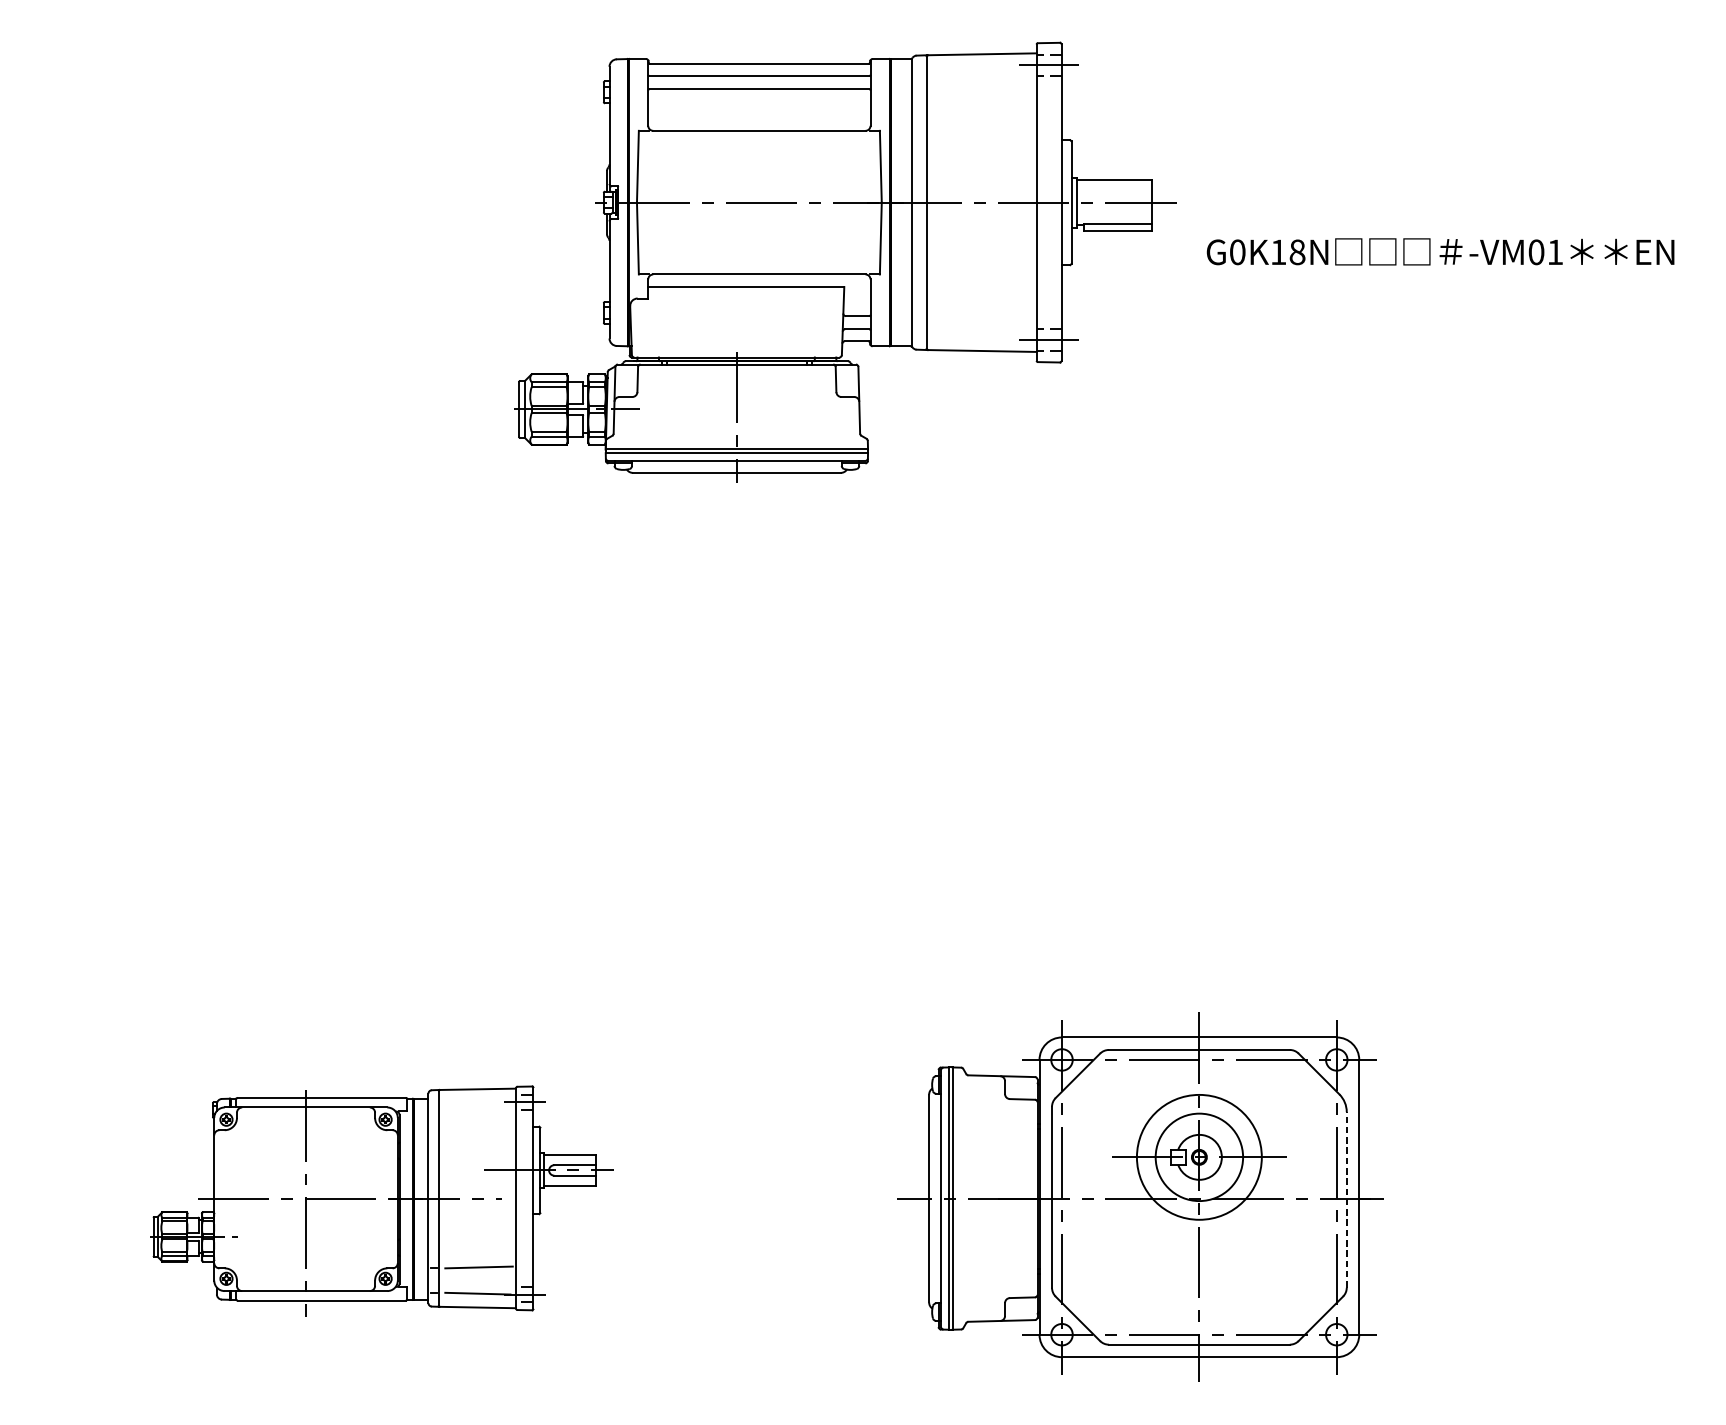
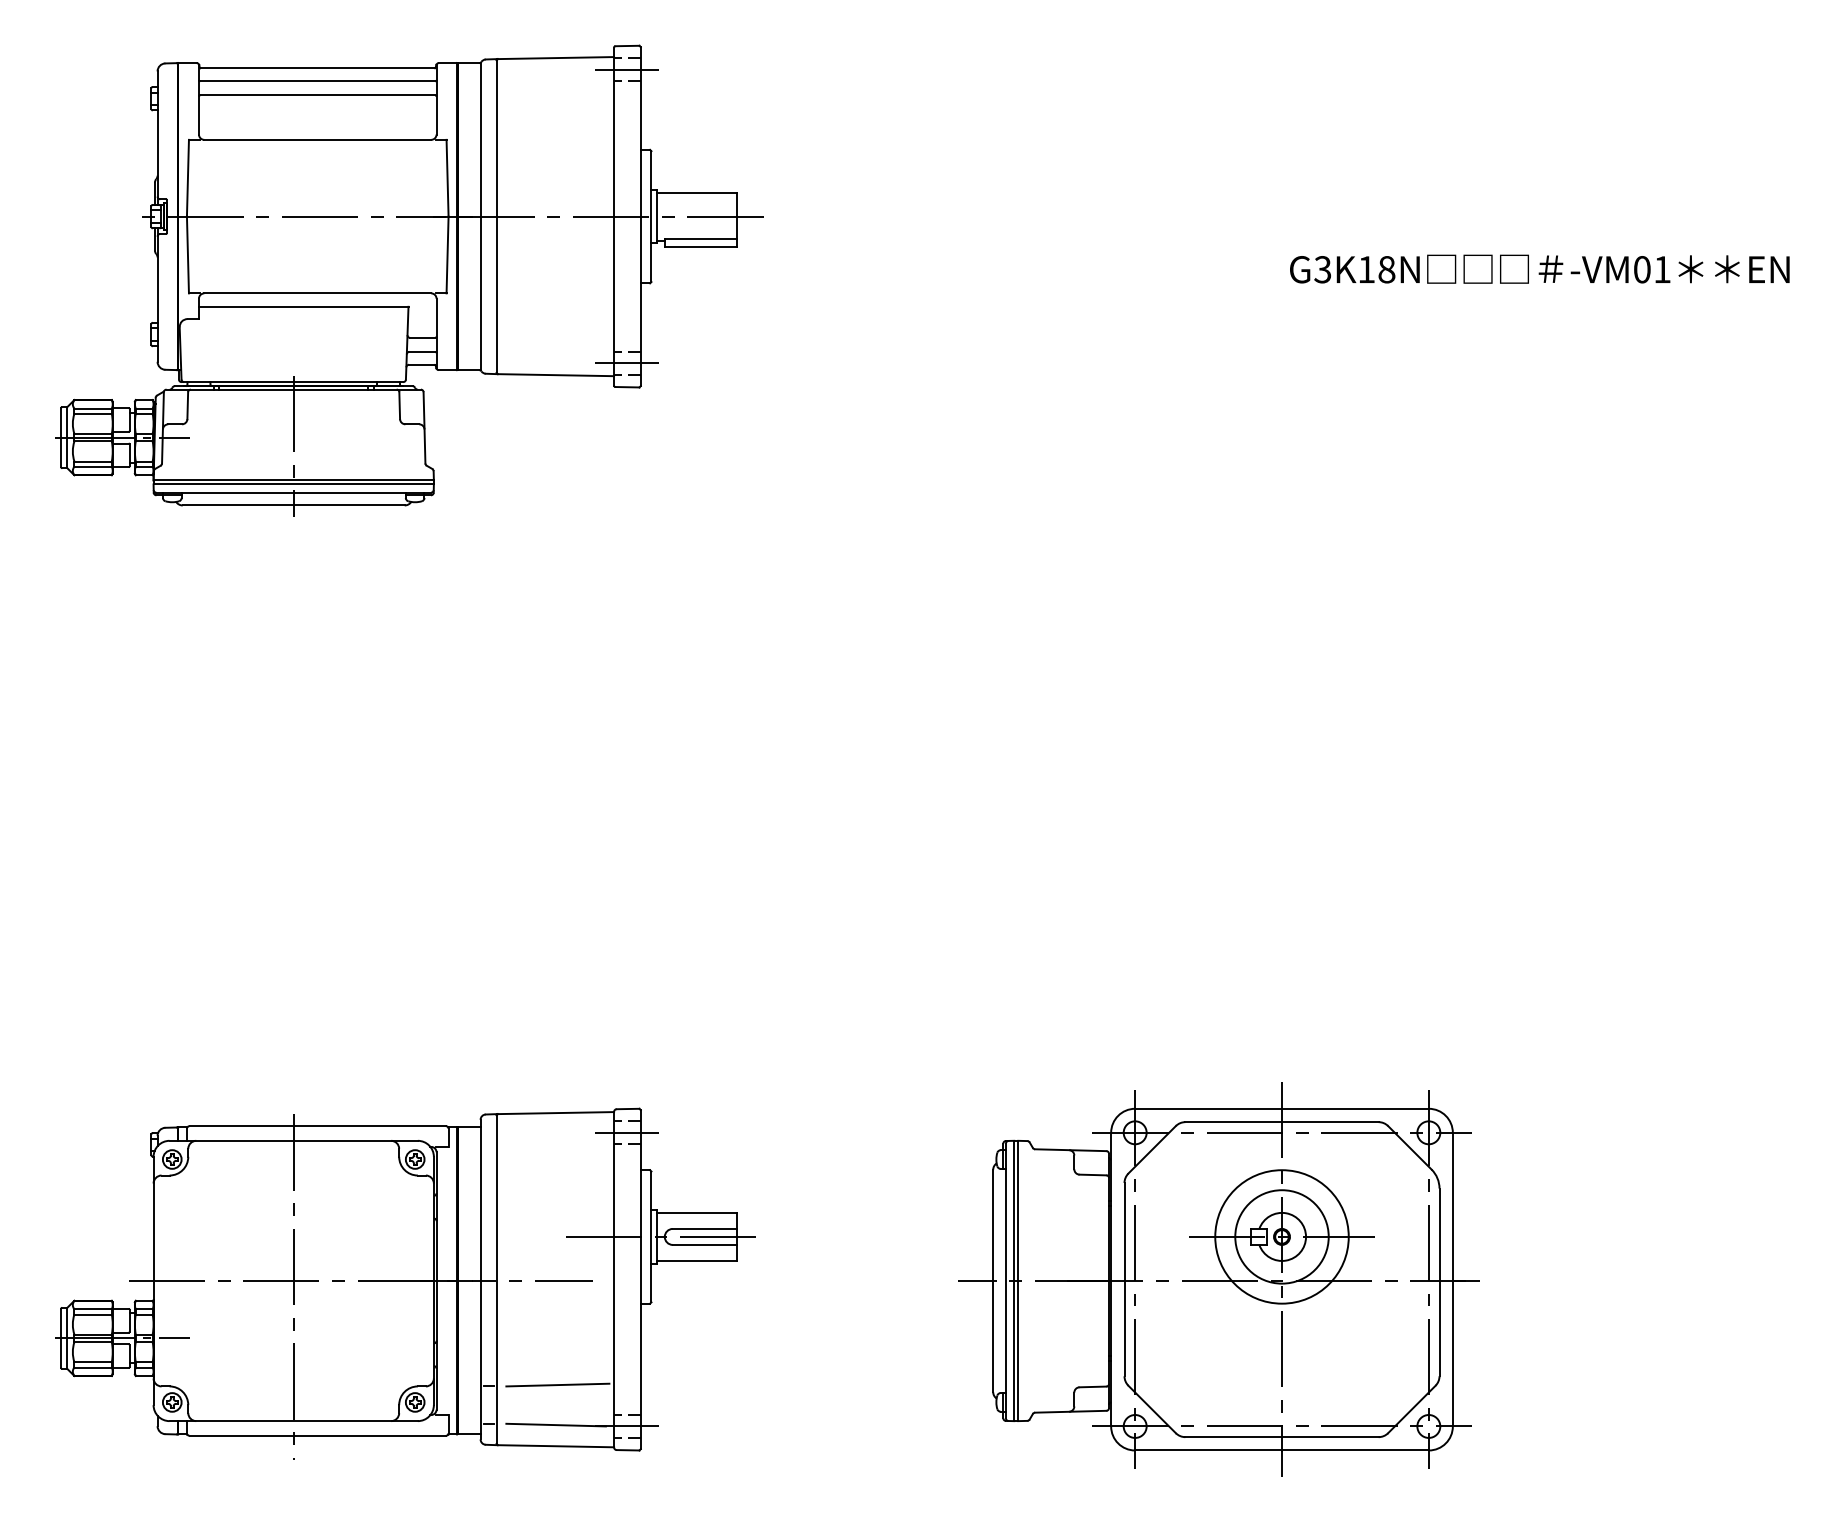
text: (1237, 252) -> (1322, 269), G0K18N -> G3K18N
part: (845, 262) -> (409, 280), moved
line: (1346, 1199) -> (1439, 1282), dashed -> solid
part: (379, 1200) -> (405, 1283), size x1.43

